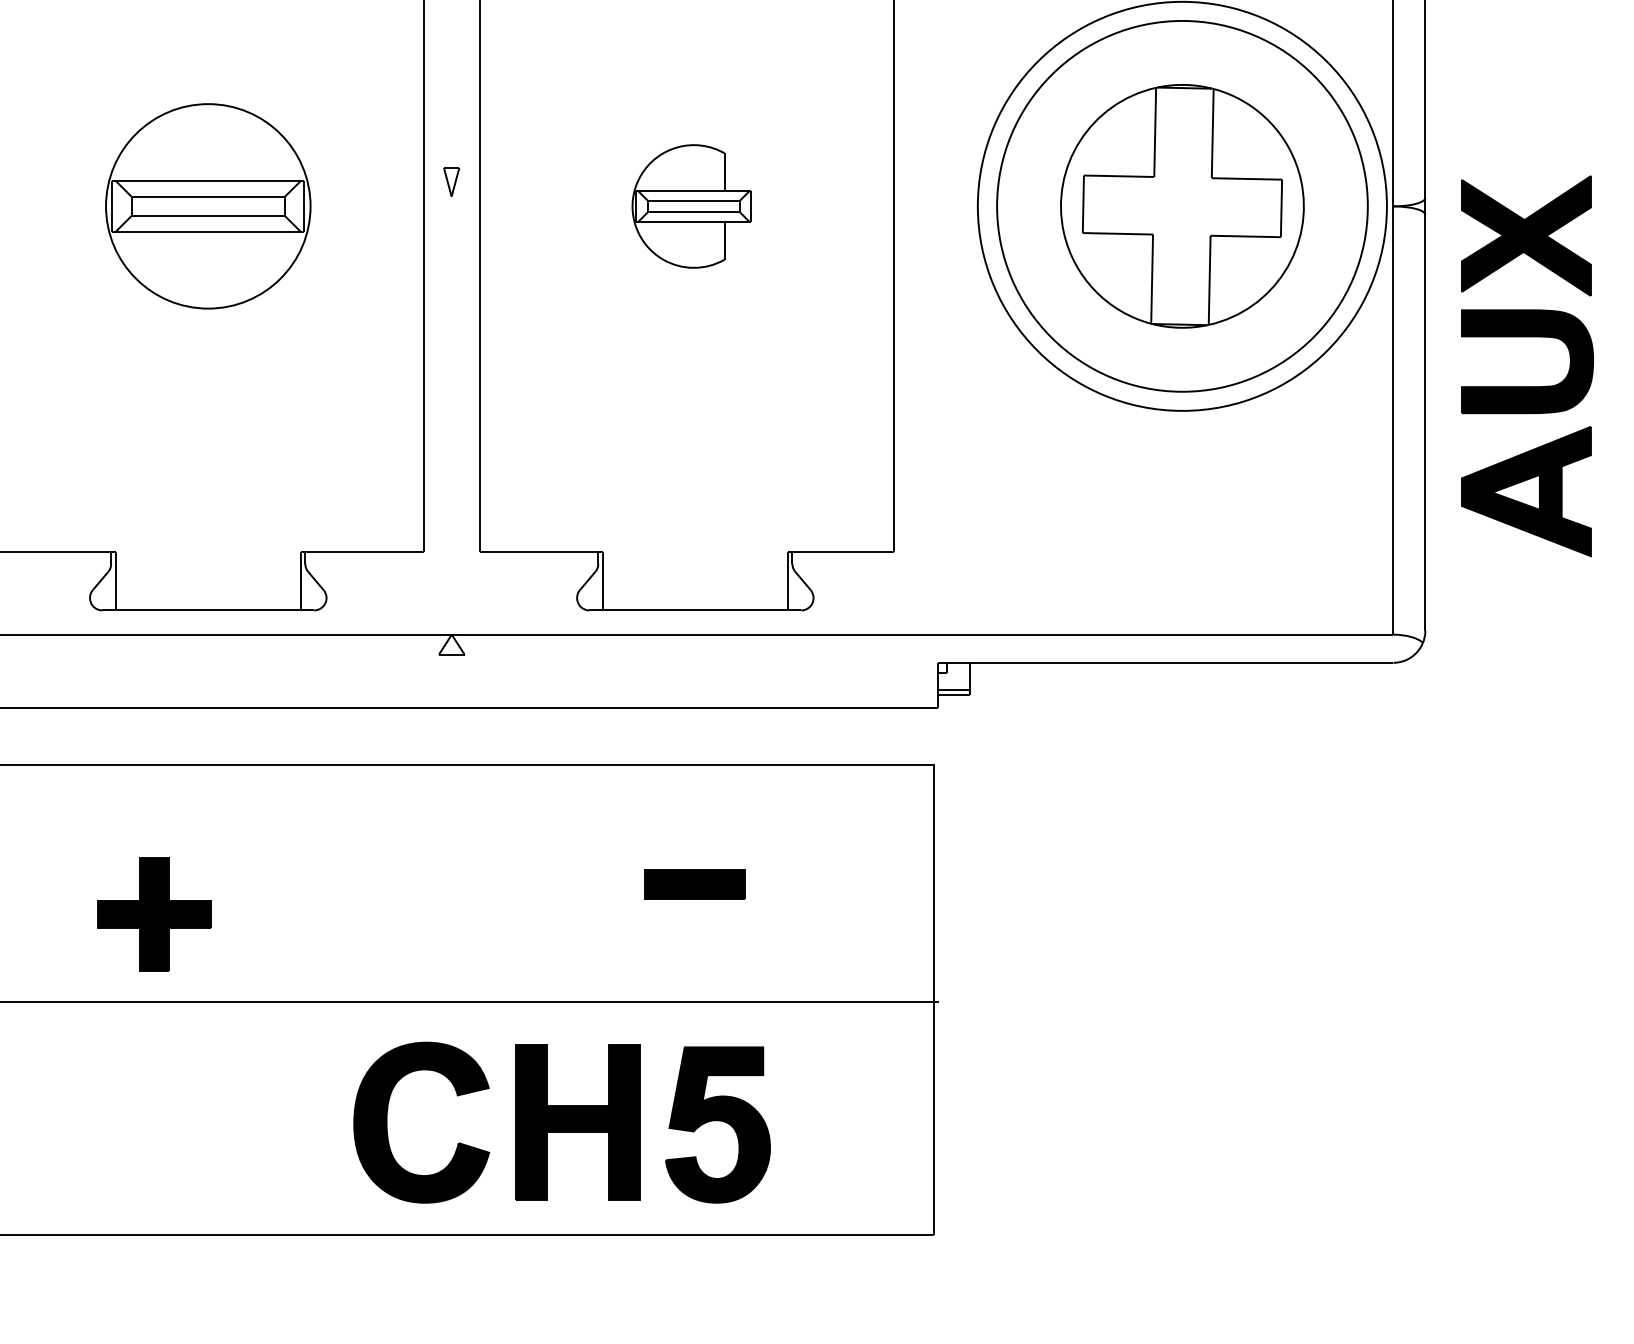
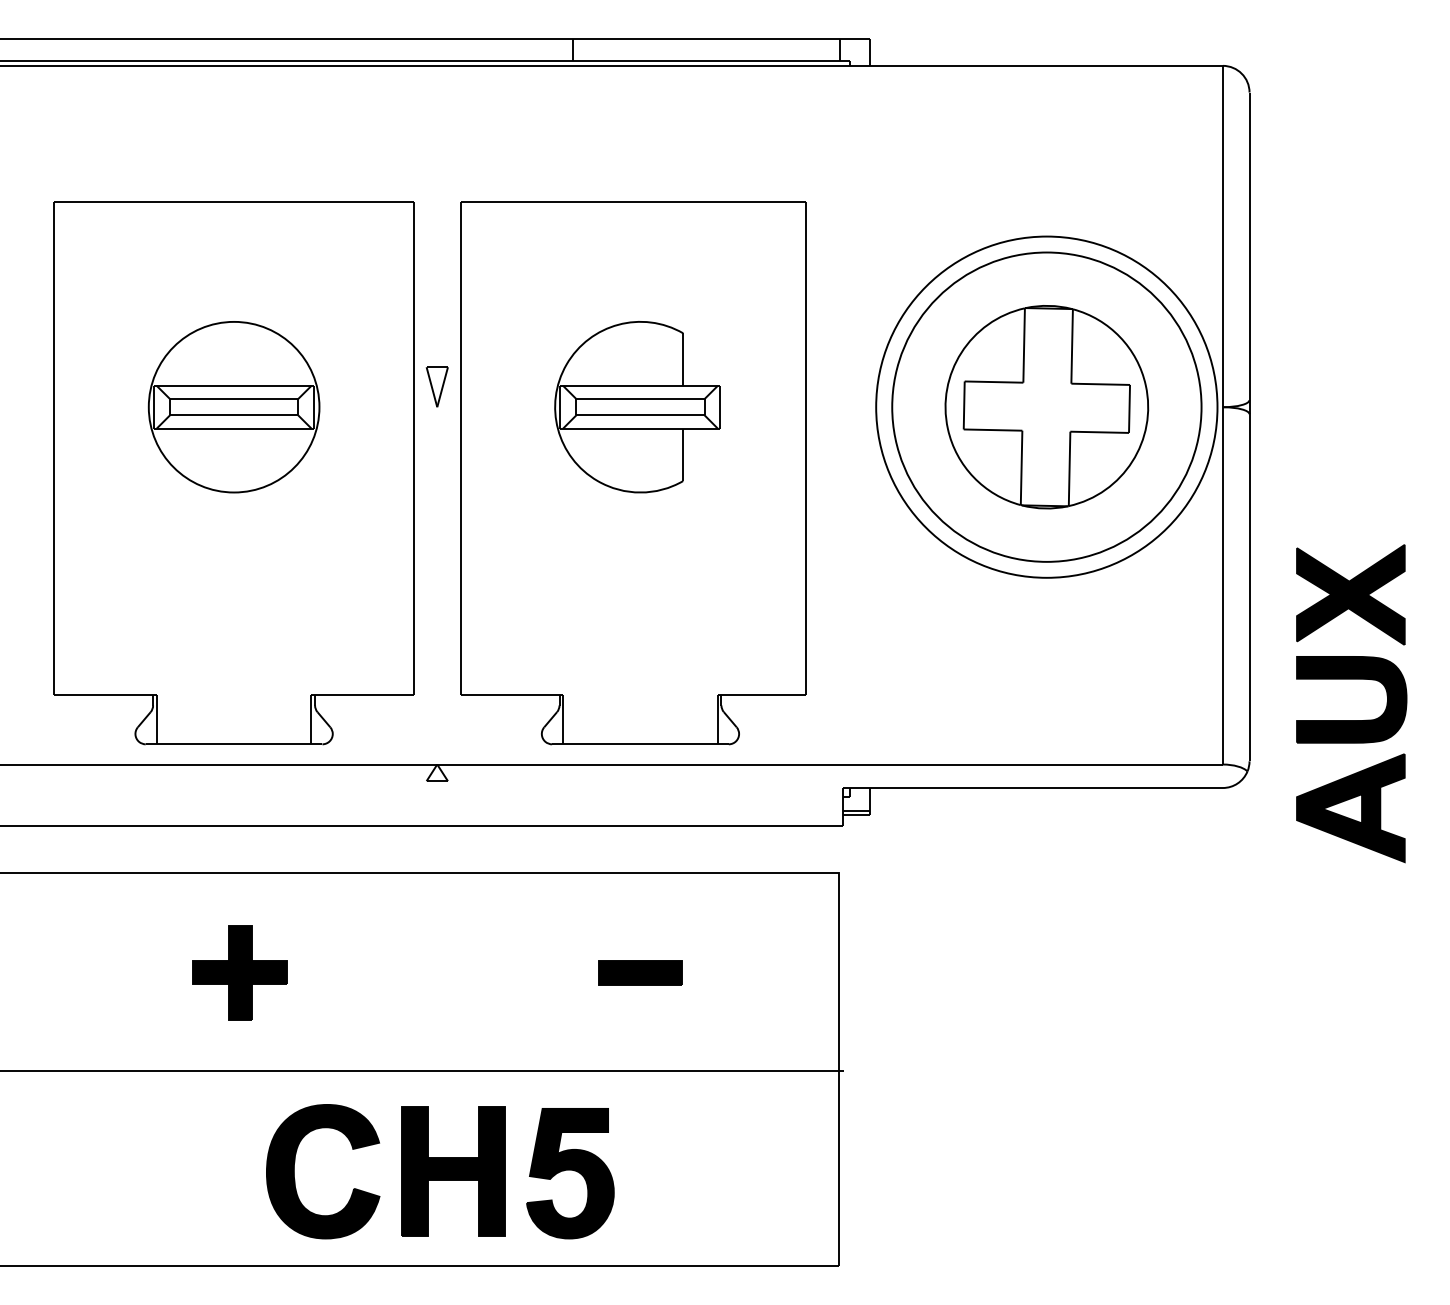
part: (450, 181) -> (436, 386), size x1.67
part: (691, 206) -> (637, 407), size x1.67
part: (1527, 386) -> (1351, 720), moved
part: (153, 913) -> (239, 972), moved
part: (562, 1122) -> (440, 1171), moved

